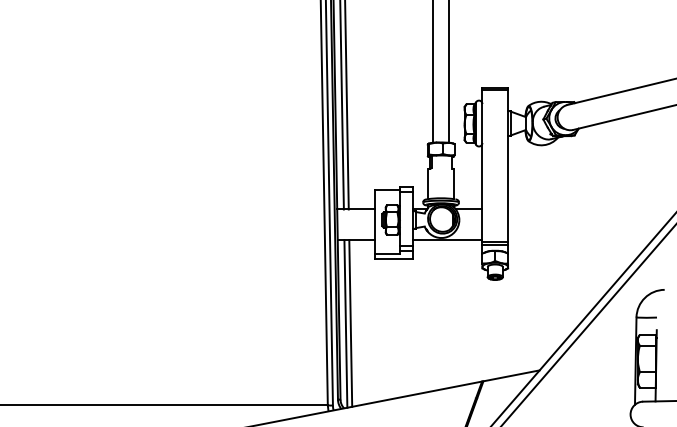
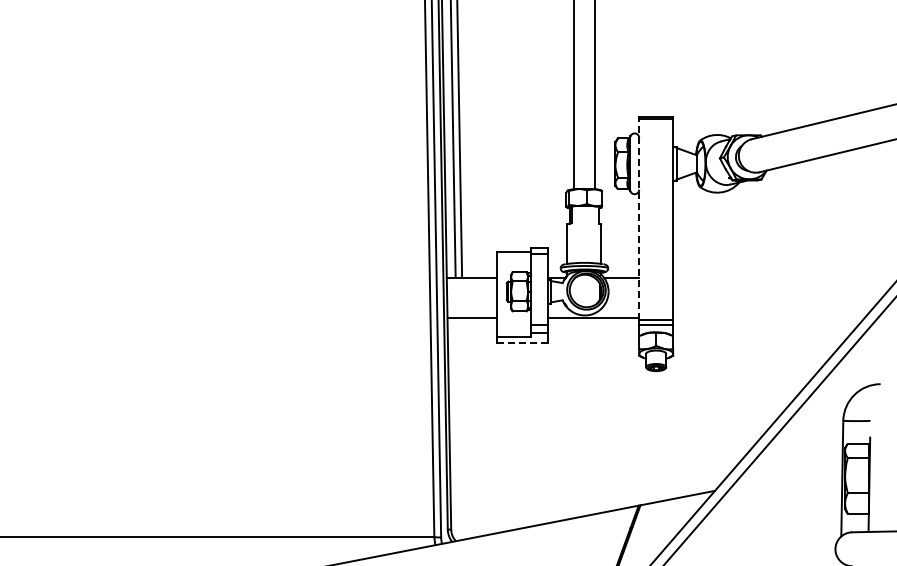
line: (482, 165) -> (639, 219), solid -> dashed
line: (394, 259) -> (522, 343), solid -> dashed
line: (350, 323) -> (464, 428), removed
line: (346, 324) -> (458, 429), removed

